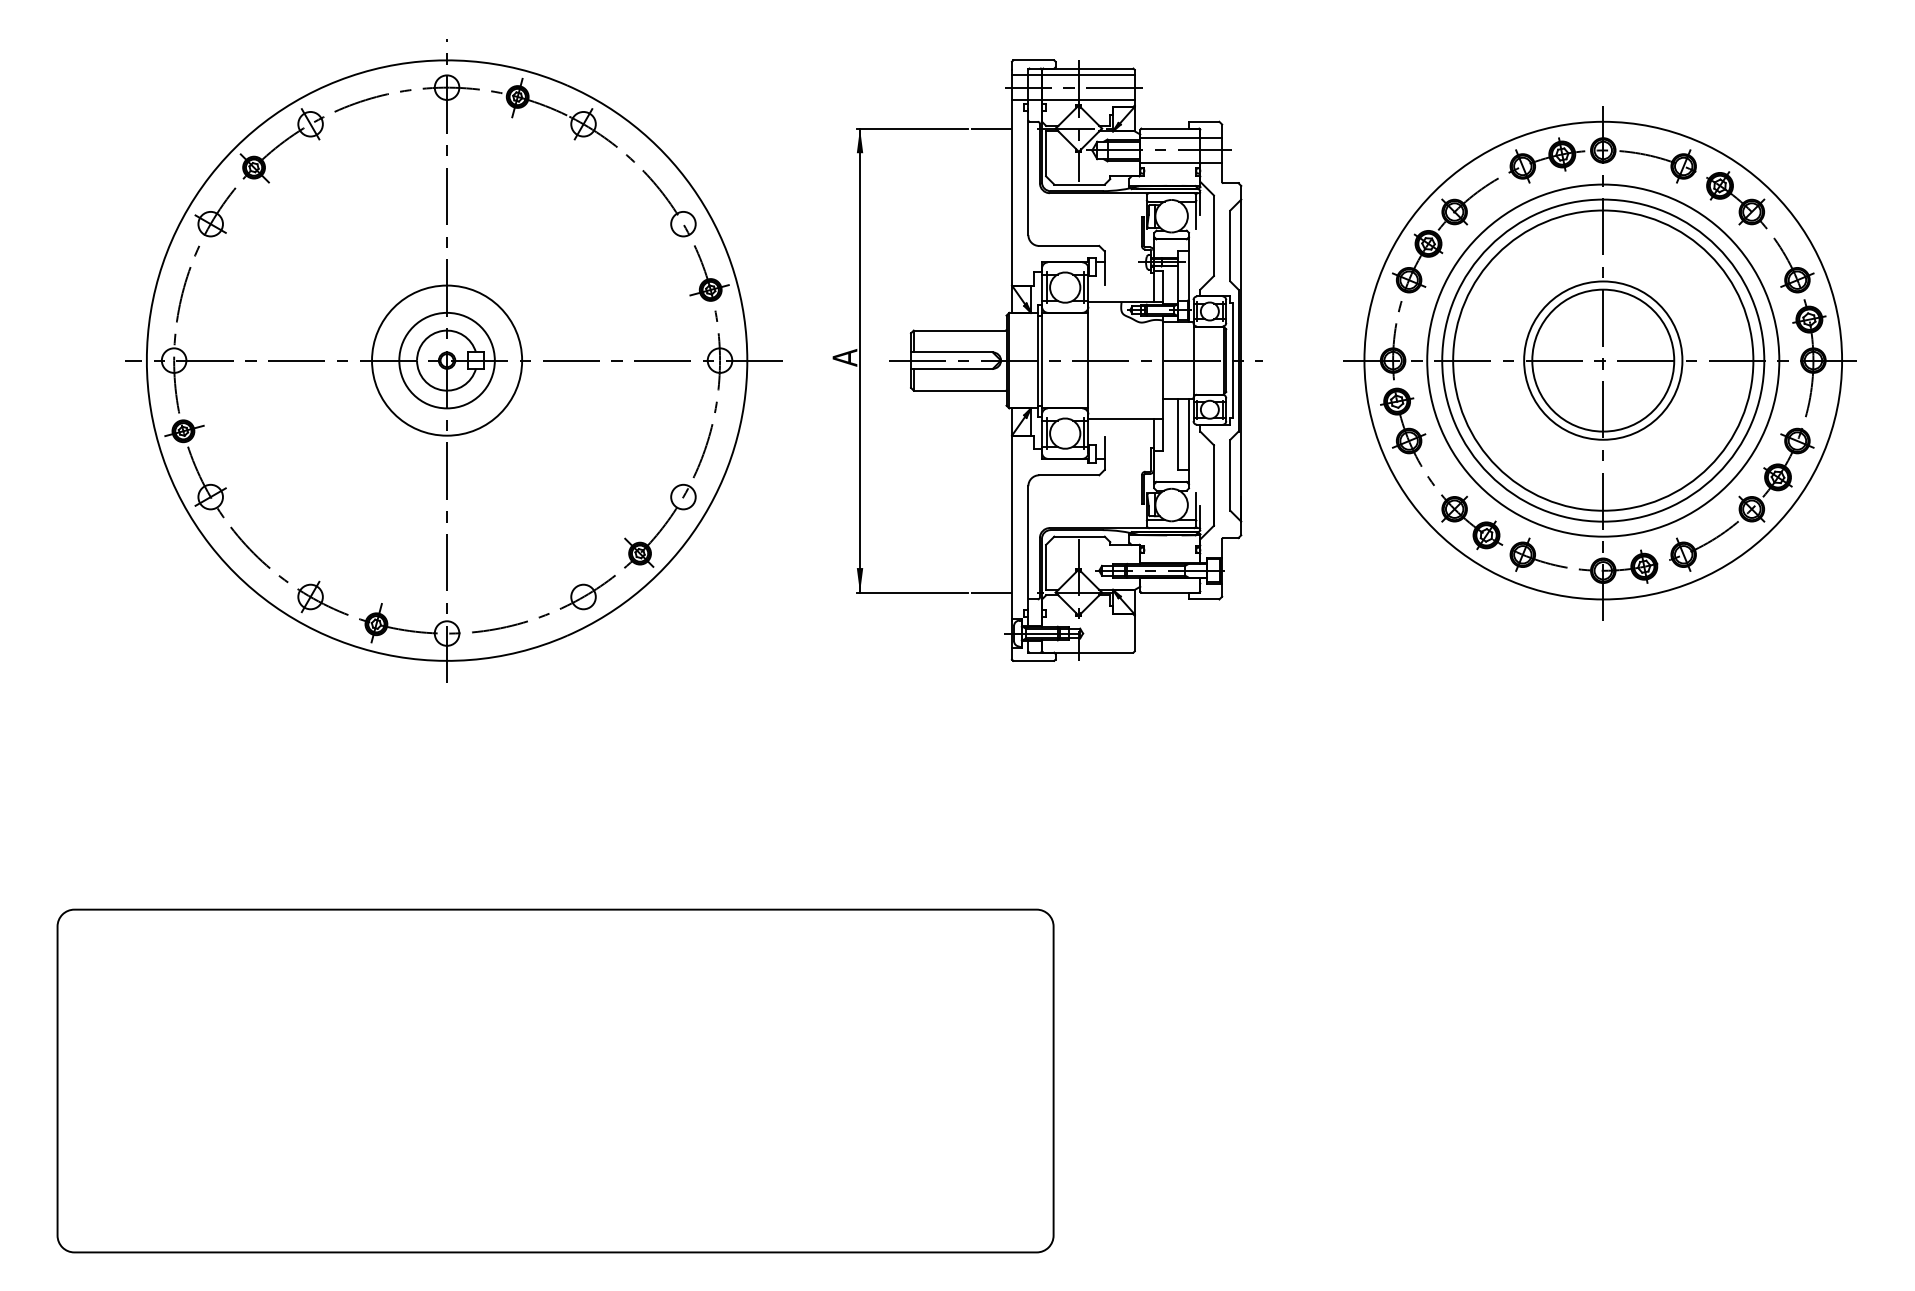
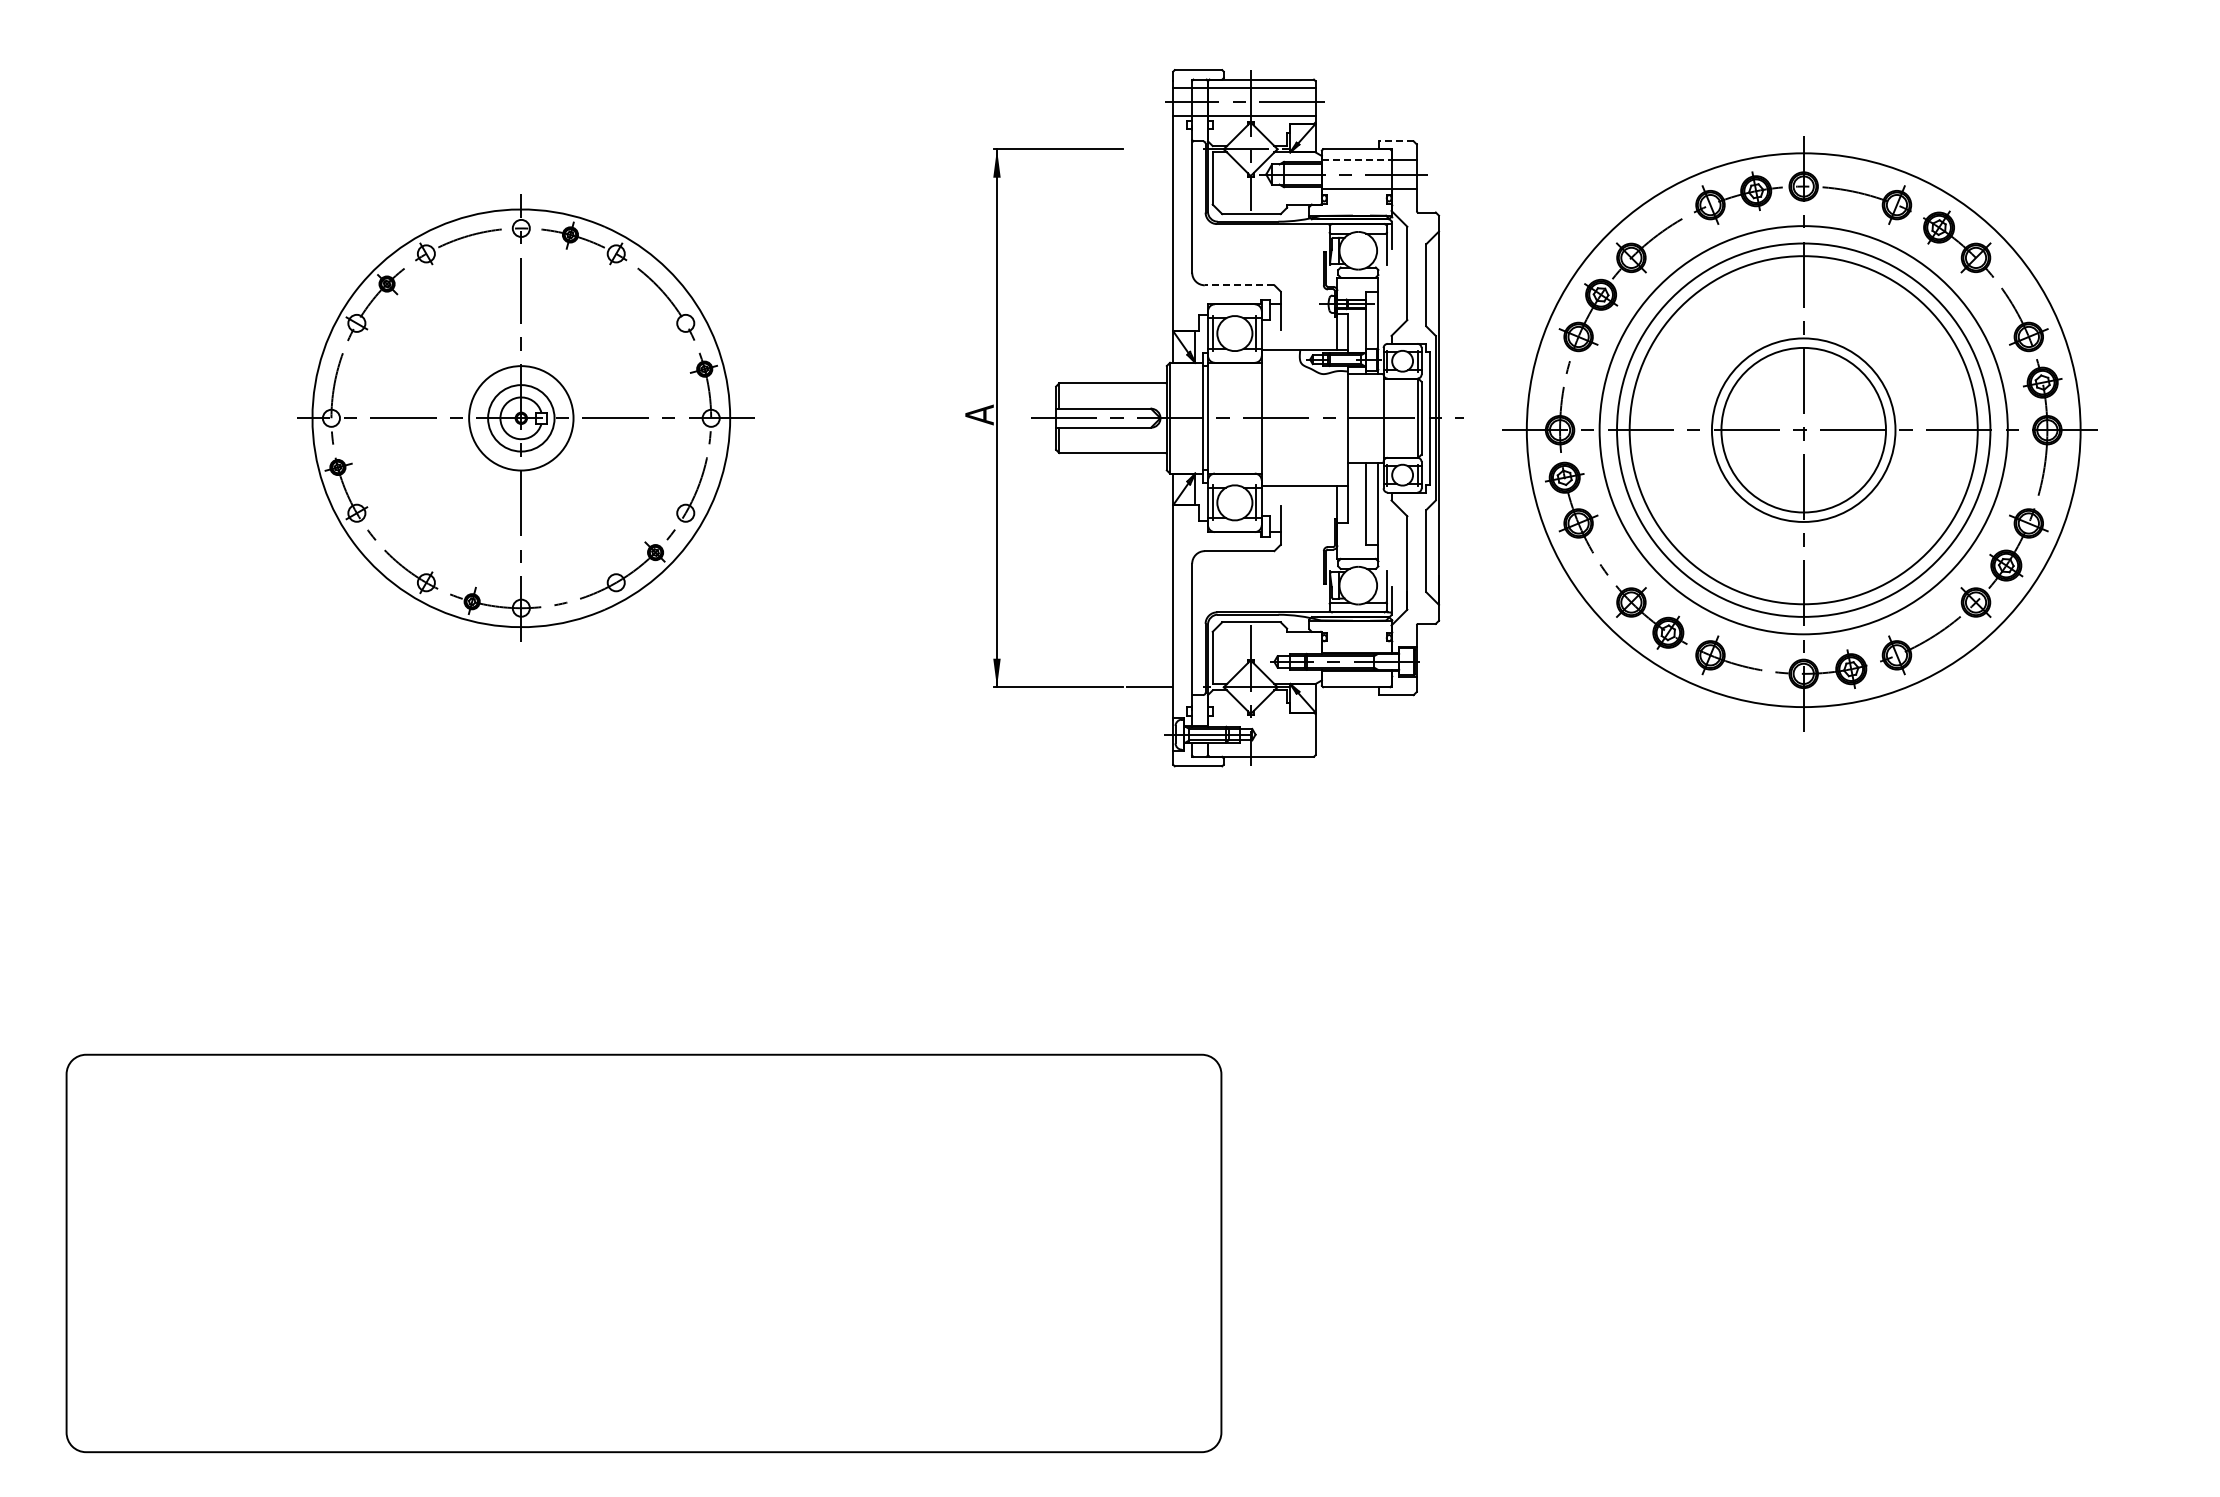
line: (1203, 121) -> (1395, 141), solid -> dashed
line: (991, 128) -> (1149, 149), removed
line: (1170, 138) -> (1356, 160), solid -> dashed
line: (1069, 246) -> (1239, 285), solid -> dashed
part: (453, 360) -> (525, 418), size x0.6
part: (1599, 363) -> (1799, 433), moved

